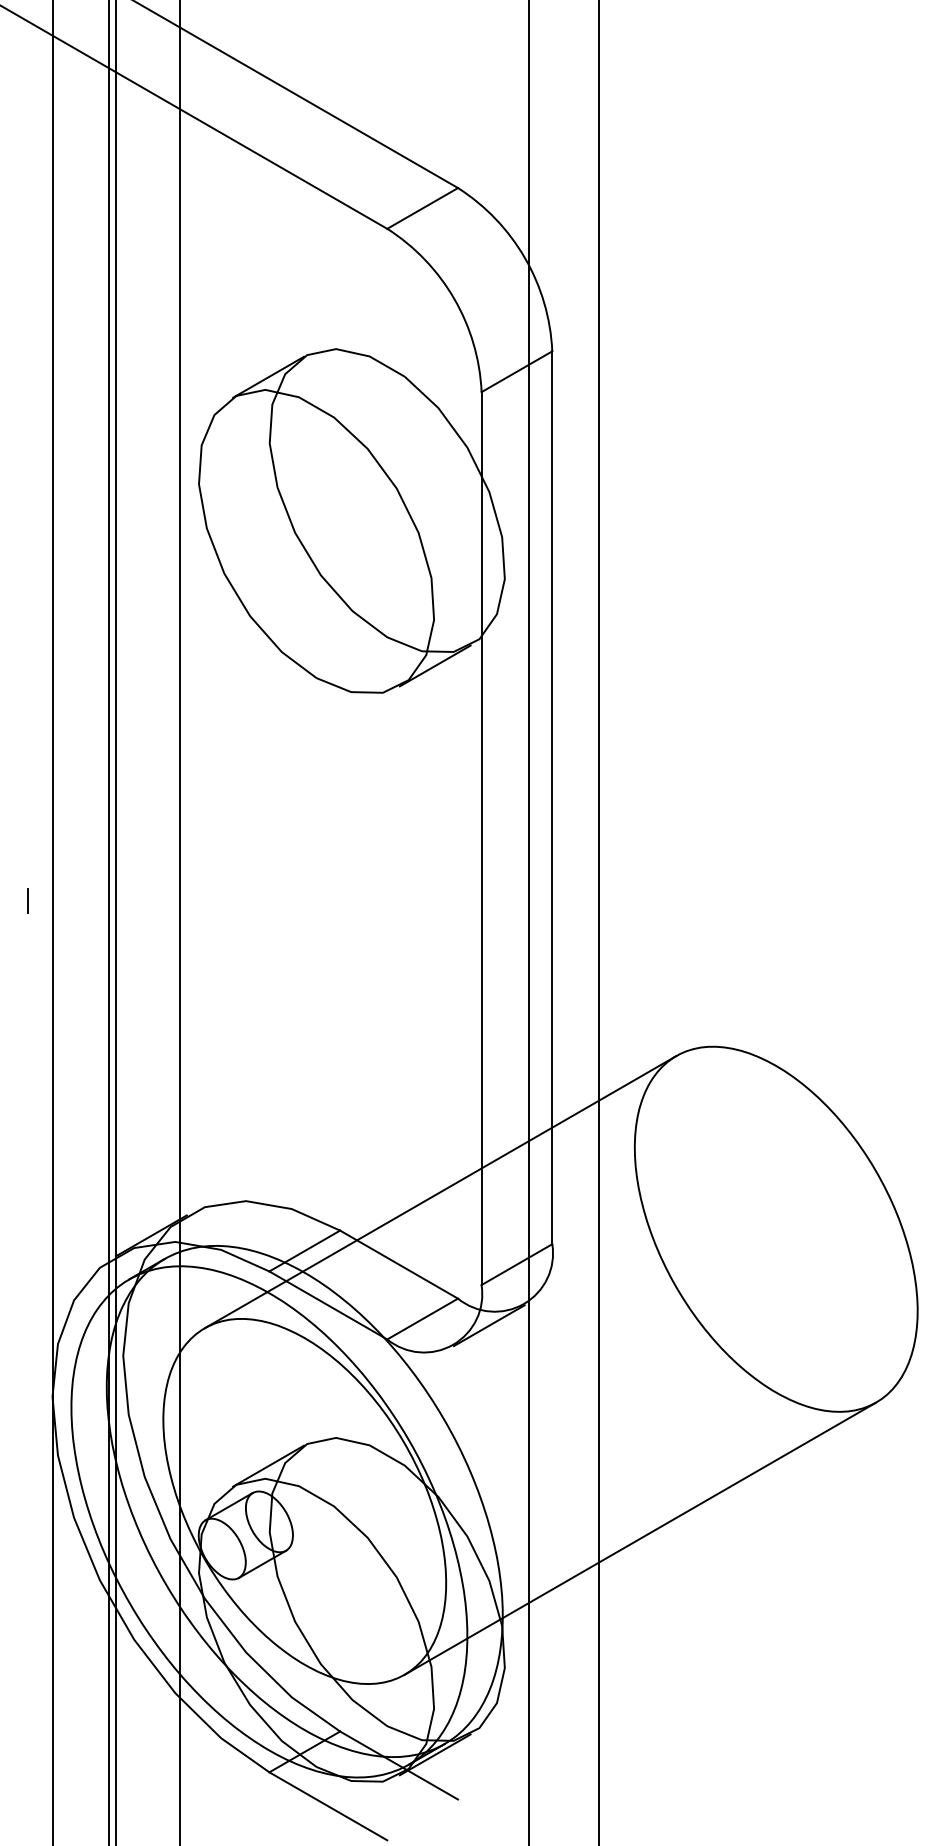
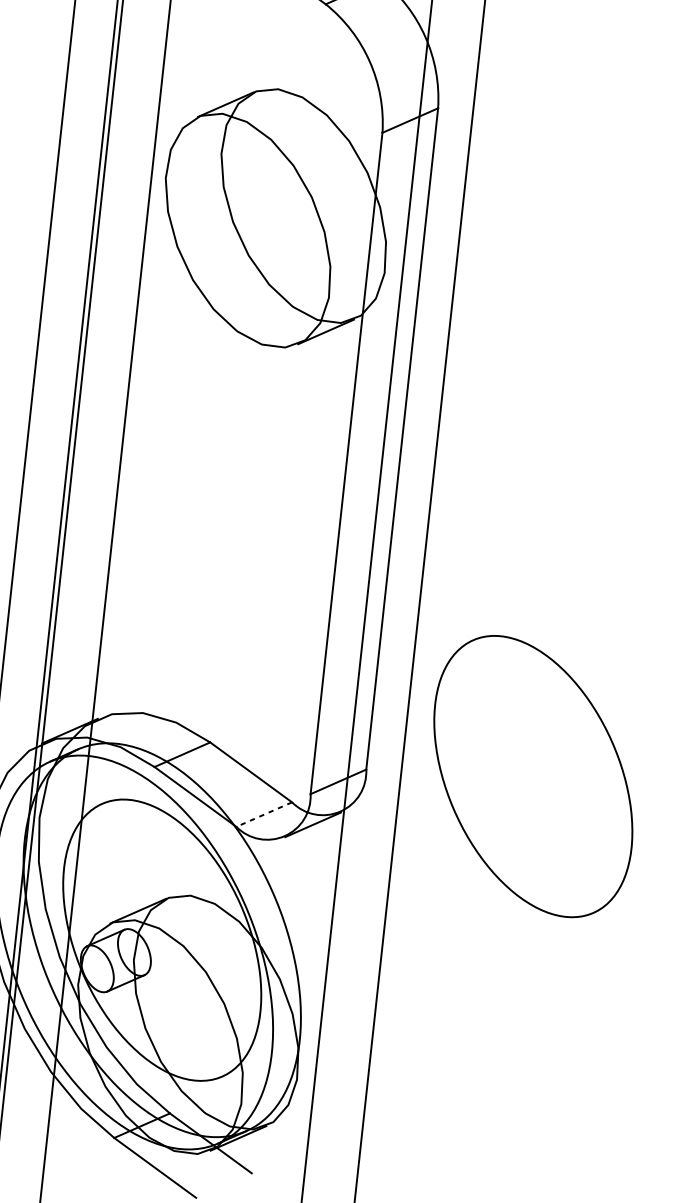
line: (28, 900) -> (5, 472), removed
line: (440, 1192) -> (287, 722), removed
line: (422, 1319) -> (264, 814), solid -> dashed
line: (640, 1538) -> (407, 994), removed

